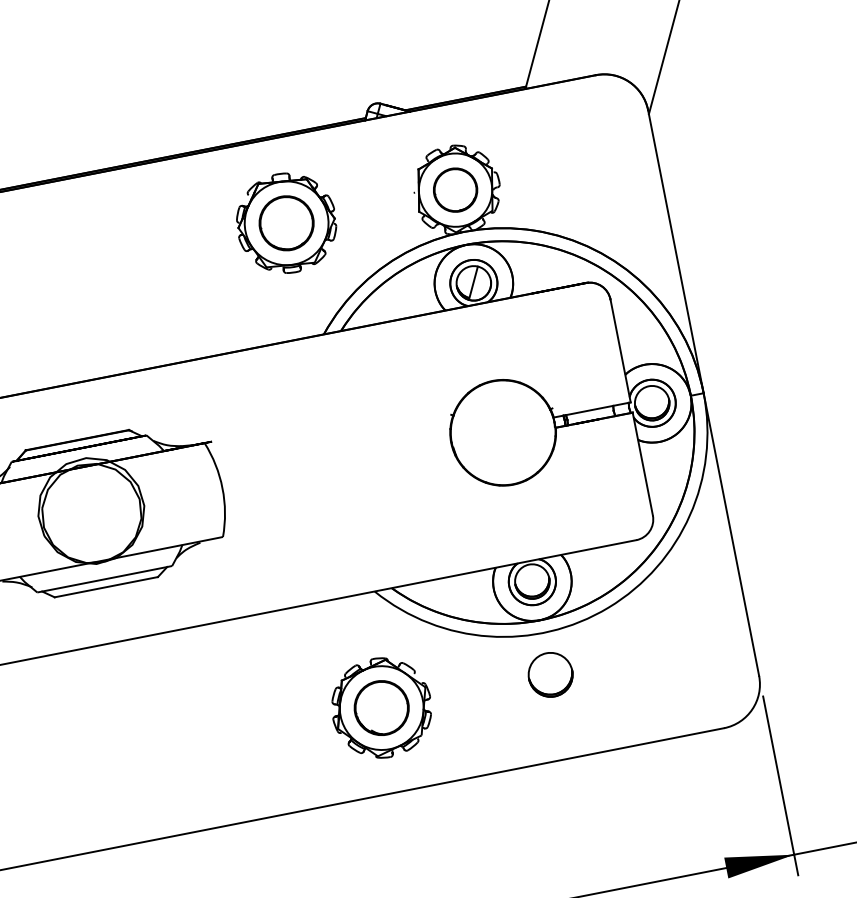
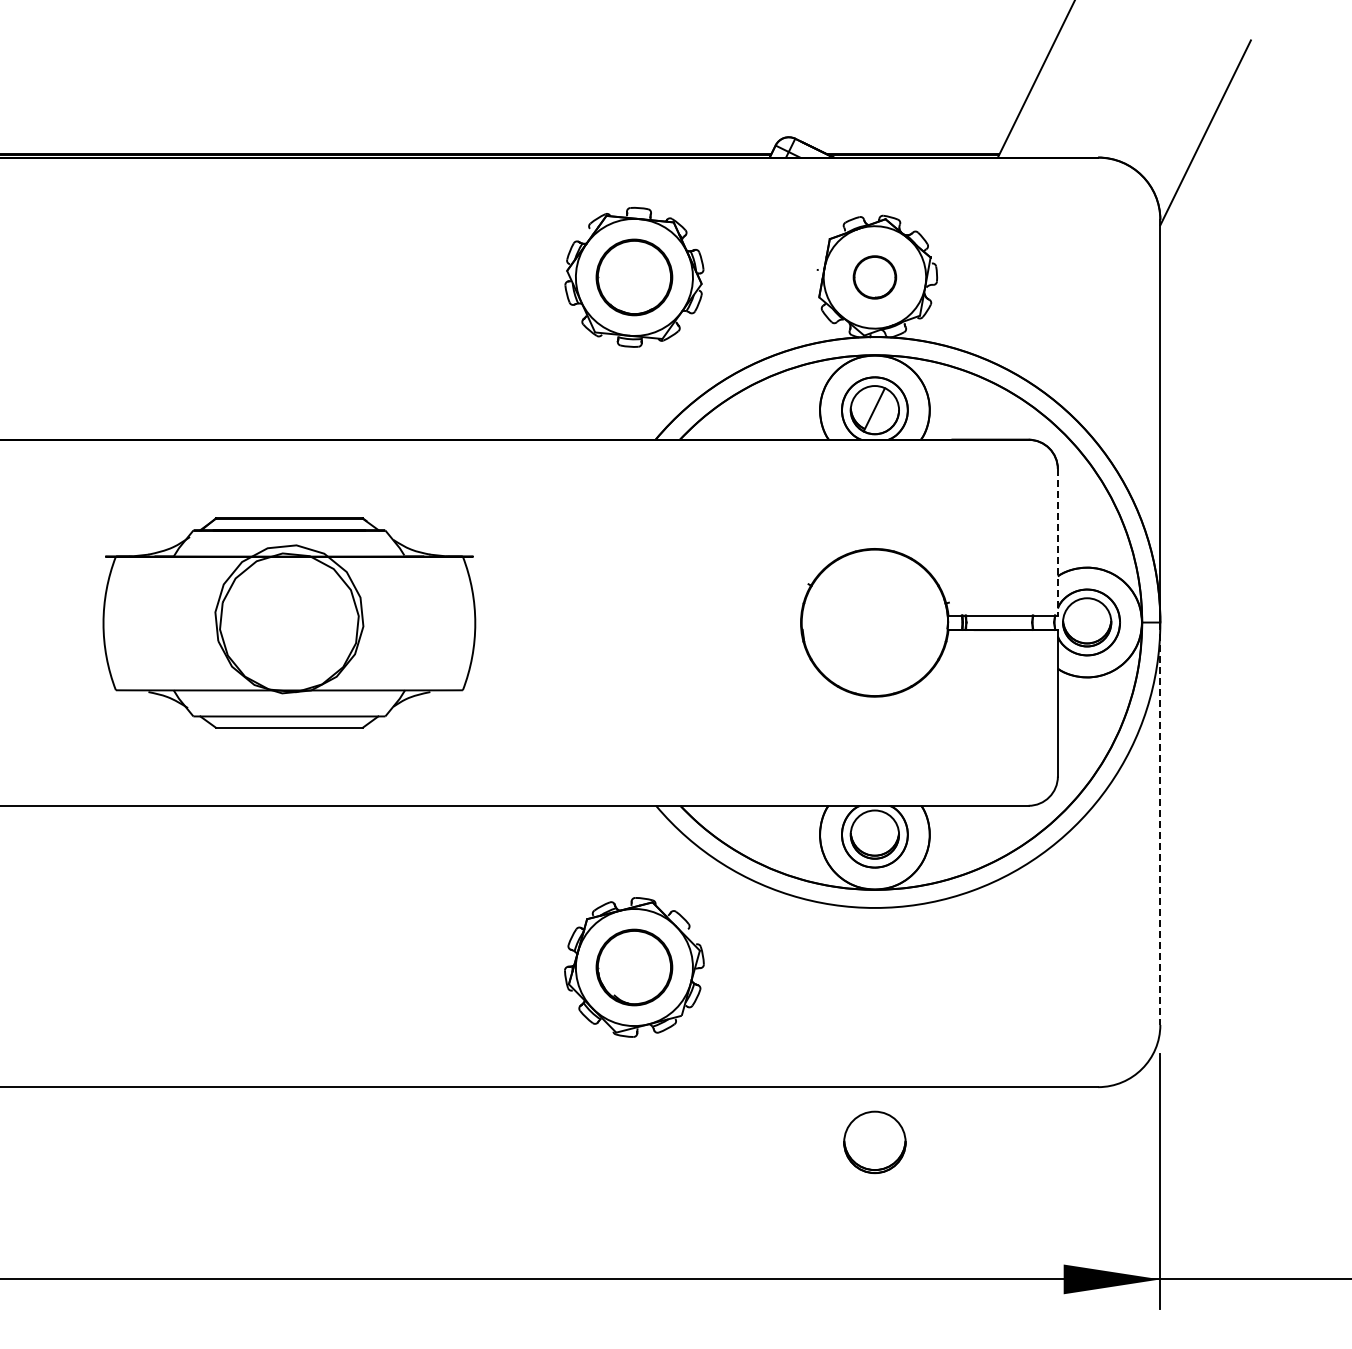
part: (455, 190) -> (874, 277), size x0.7
line: (620, 351) -> (1057, 542), solid -> dashed
line: (731, 535) -> (1160, 824), solid -> dashed
part: (550, 674) -> (874, 1142), moved

